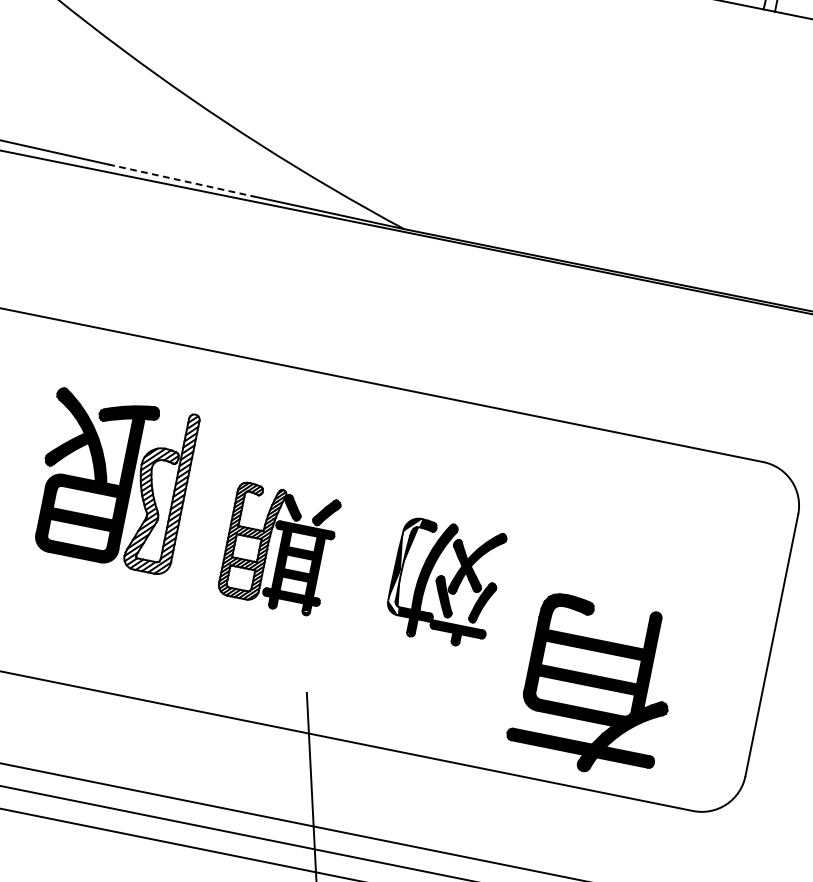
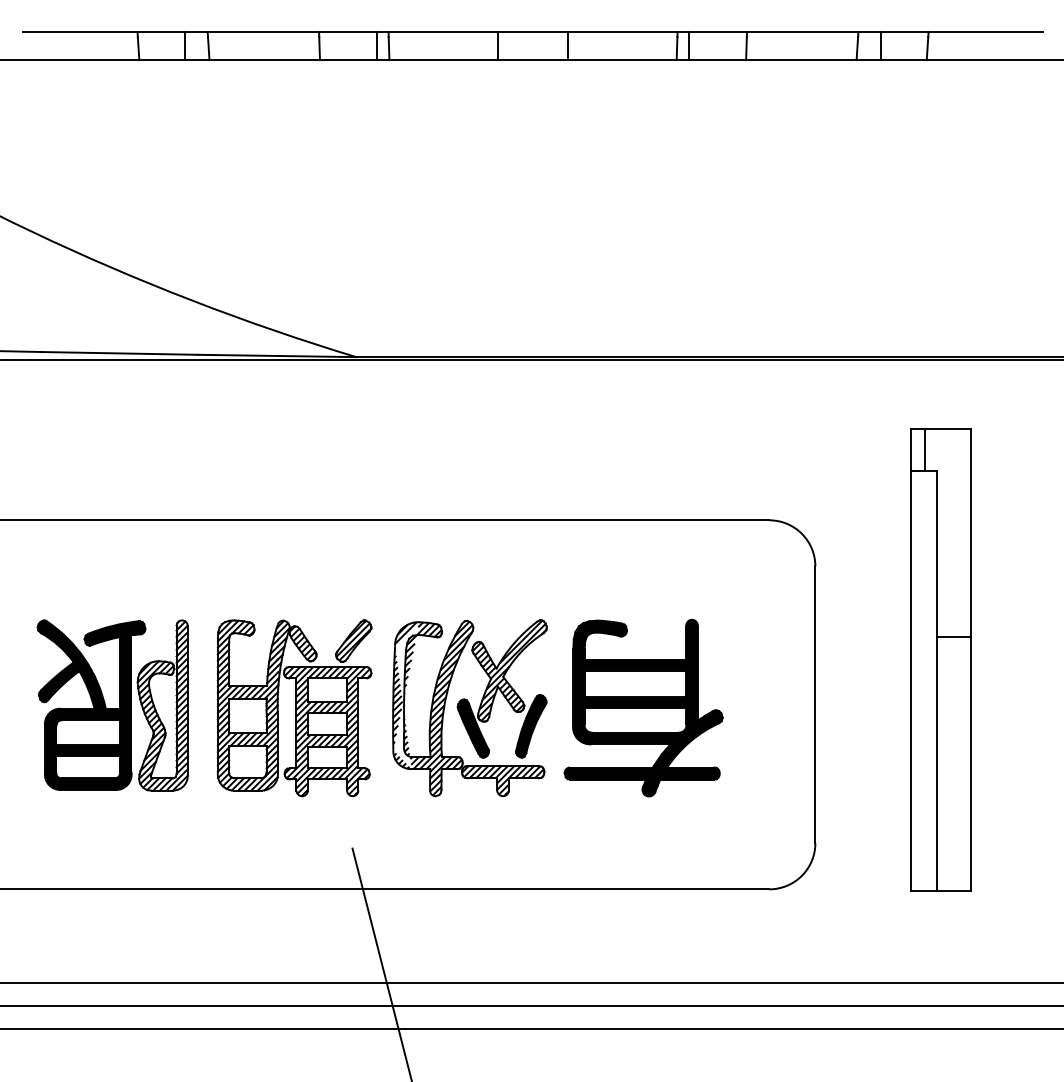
line: (181, 180) -> (120, 353), dashed -> solid
part: (113, 481) -> (112, 705), moved
part: (278, 549) -> (294, 708), size x1.43
part: (444, 582) -> (469, 708), size x1.43
part: (594, 686) -> (643, 708), moved

